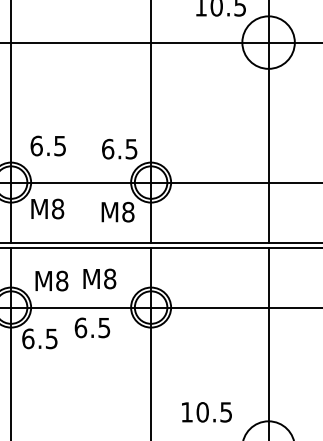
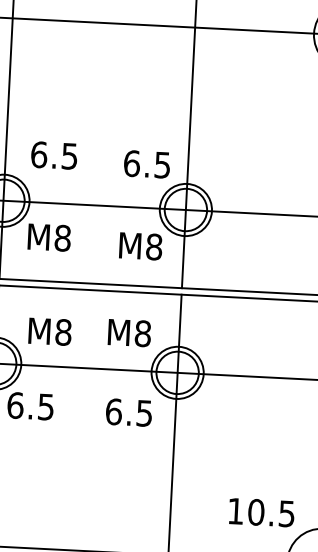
text: (99, 278) -> (129, 332), moved
text: (92, 327) -> (129, 412), moved
text: (206, 412) -> (261, 512), moved

